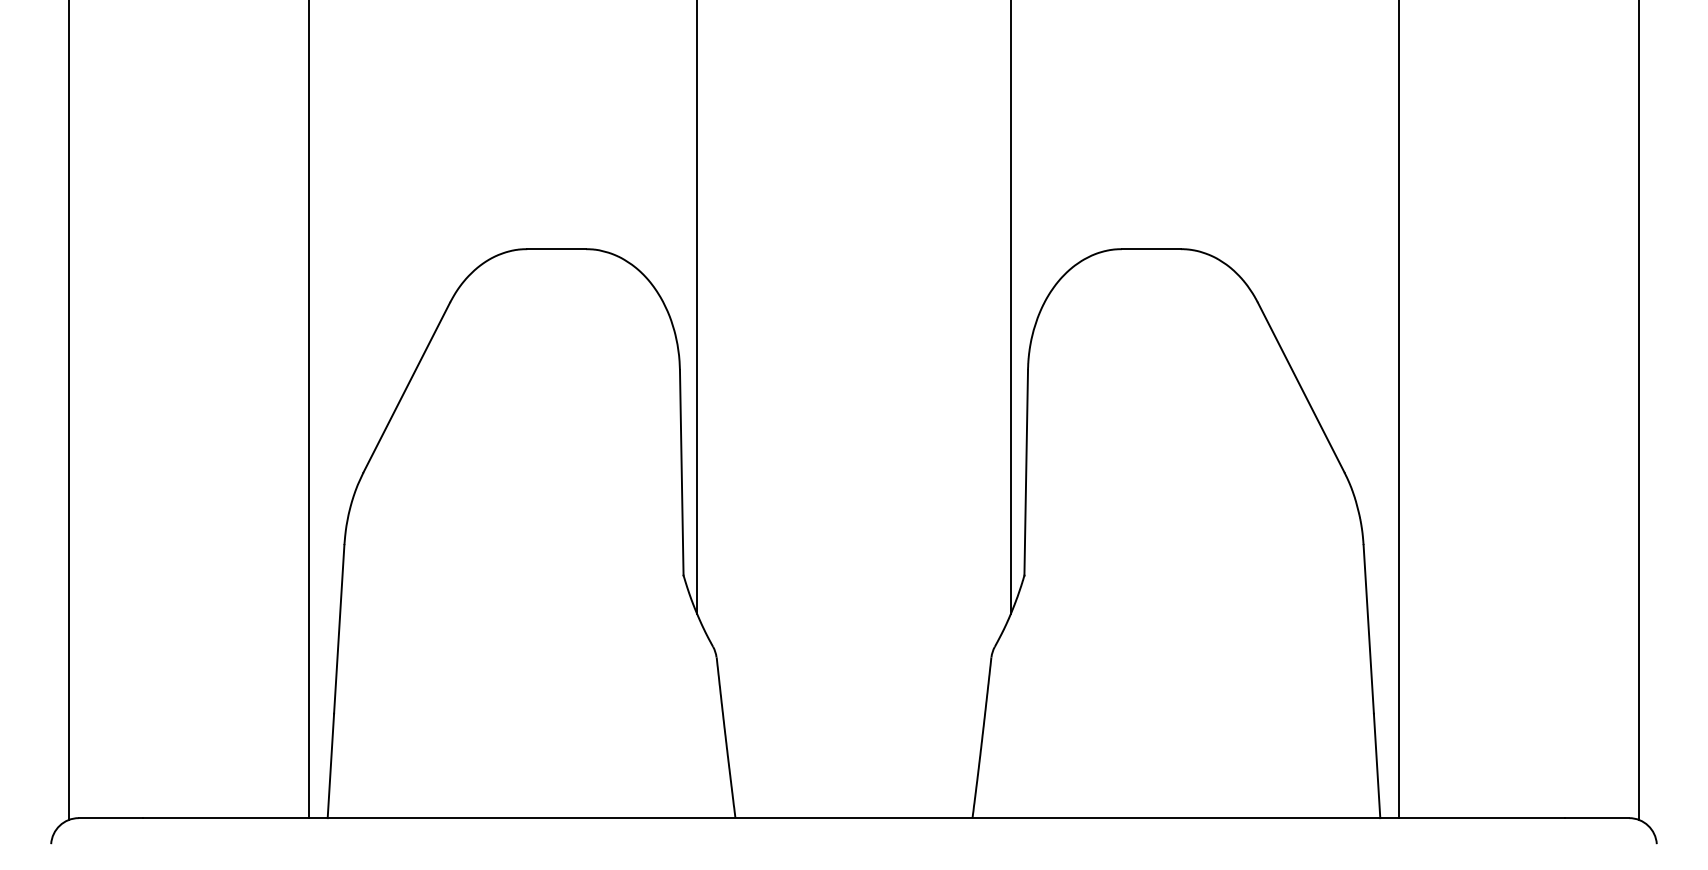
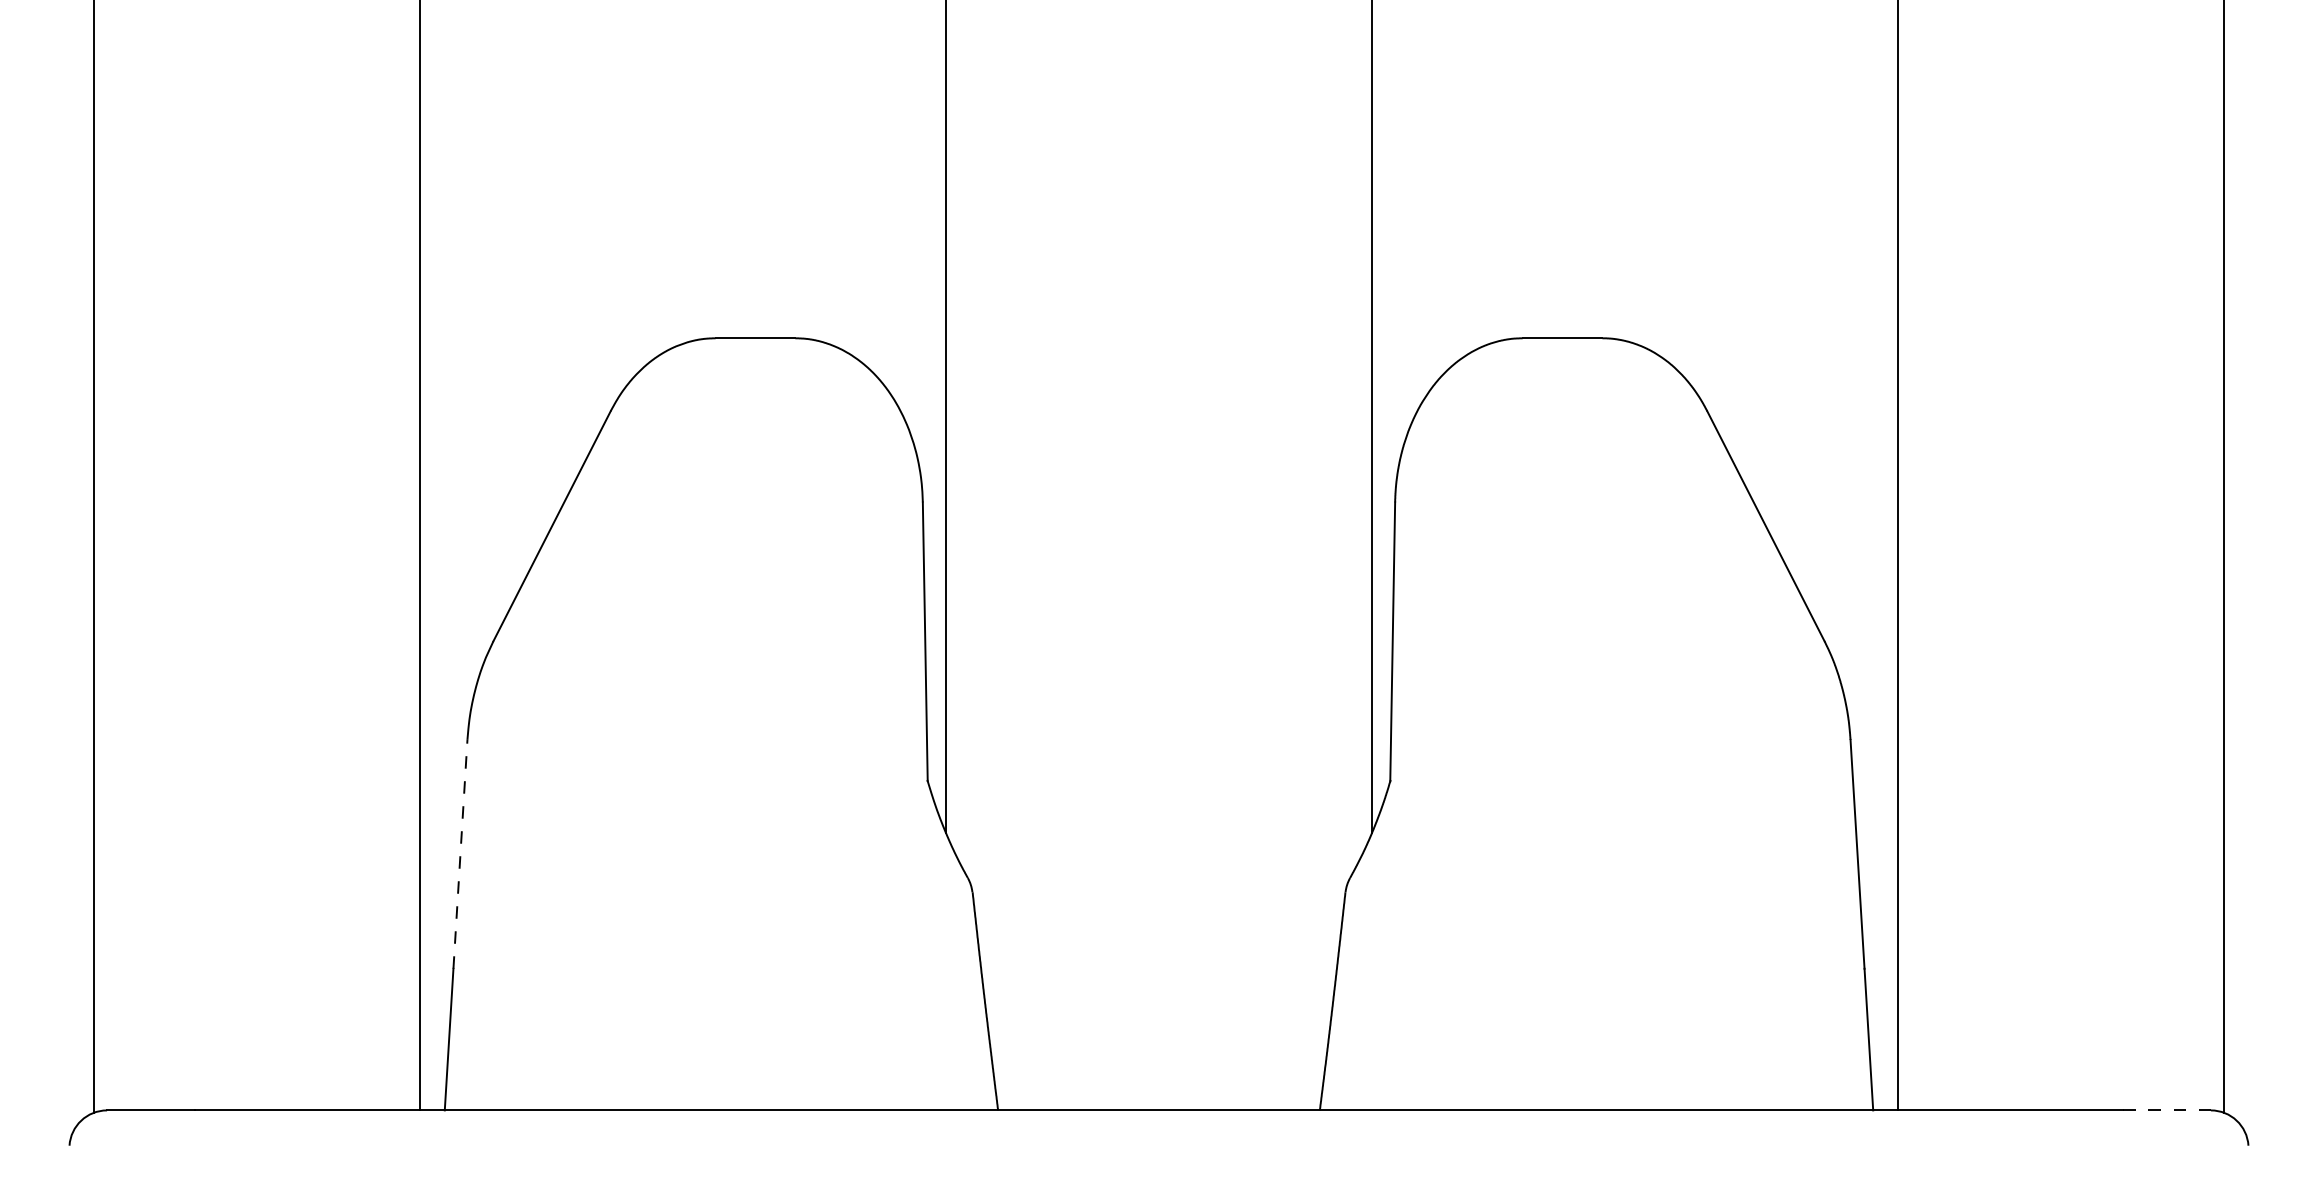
line: (339, 629) -> (460, 854), solid -> dashed
line: (1597, 818) -> (2167, 1110), solid -> dashed

